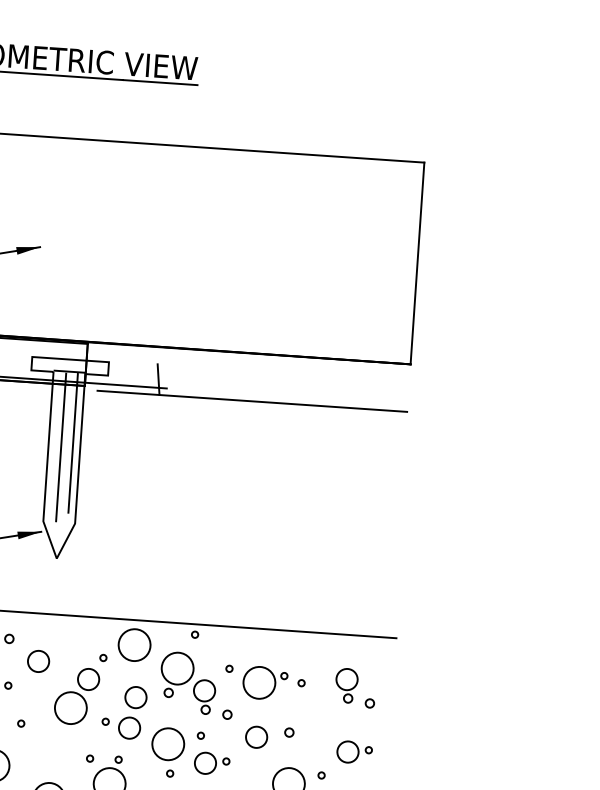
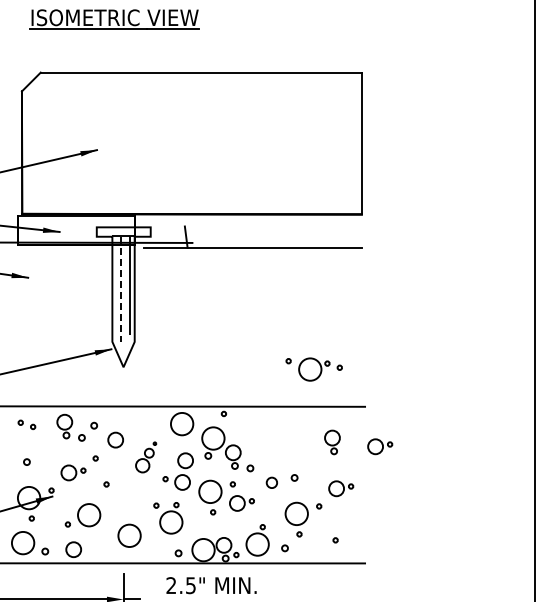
line: (61, 447) -> (121, 289), solid -> dashed
part: (263, 683) -> (313, 369), moved
part: (79, 689) -> (145, 457), size x0.6
part: (414, 696) -> (380, 446), added
part: (369, 703) -> (349, 453), removed
part: (256, 736) -> (271, 482), size x0.7

